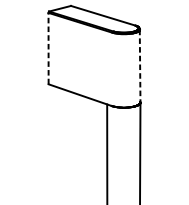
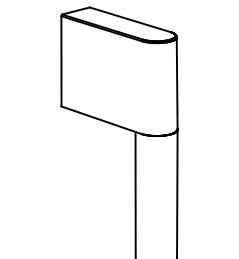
line: (48, 47) -> (61, 60), dashed -> solid
line: (140, 66) -> (177, 83), dashed -> solid

